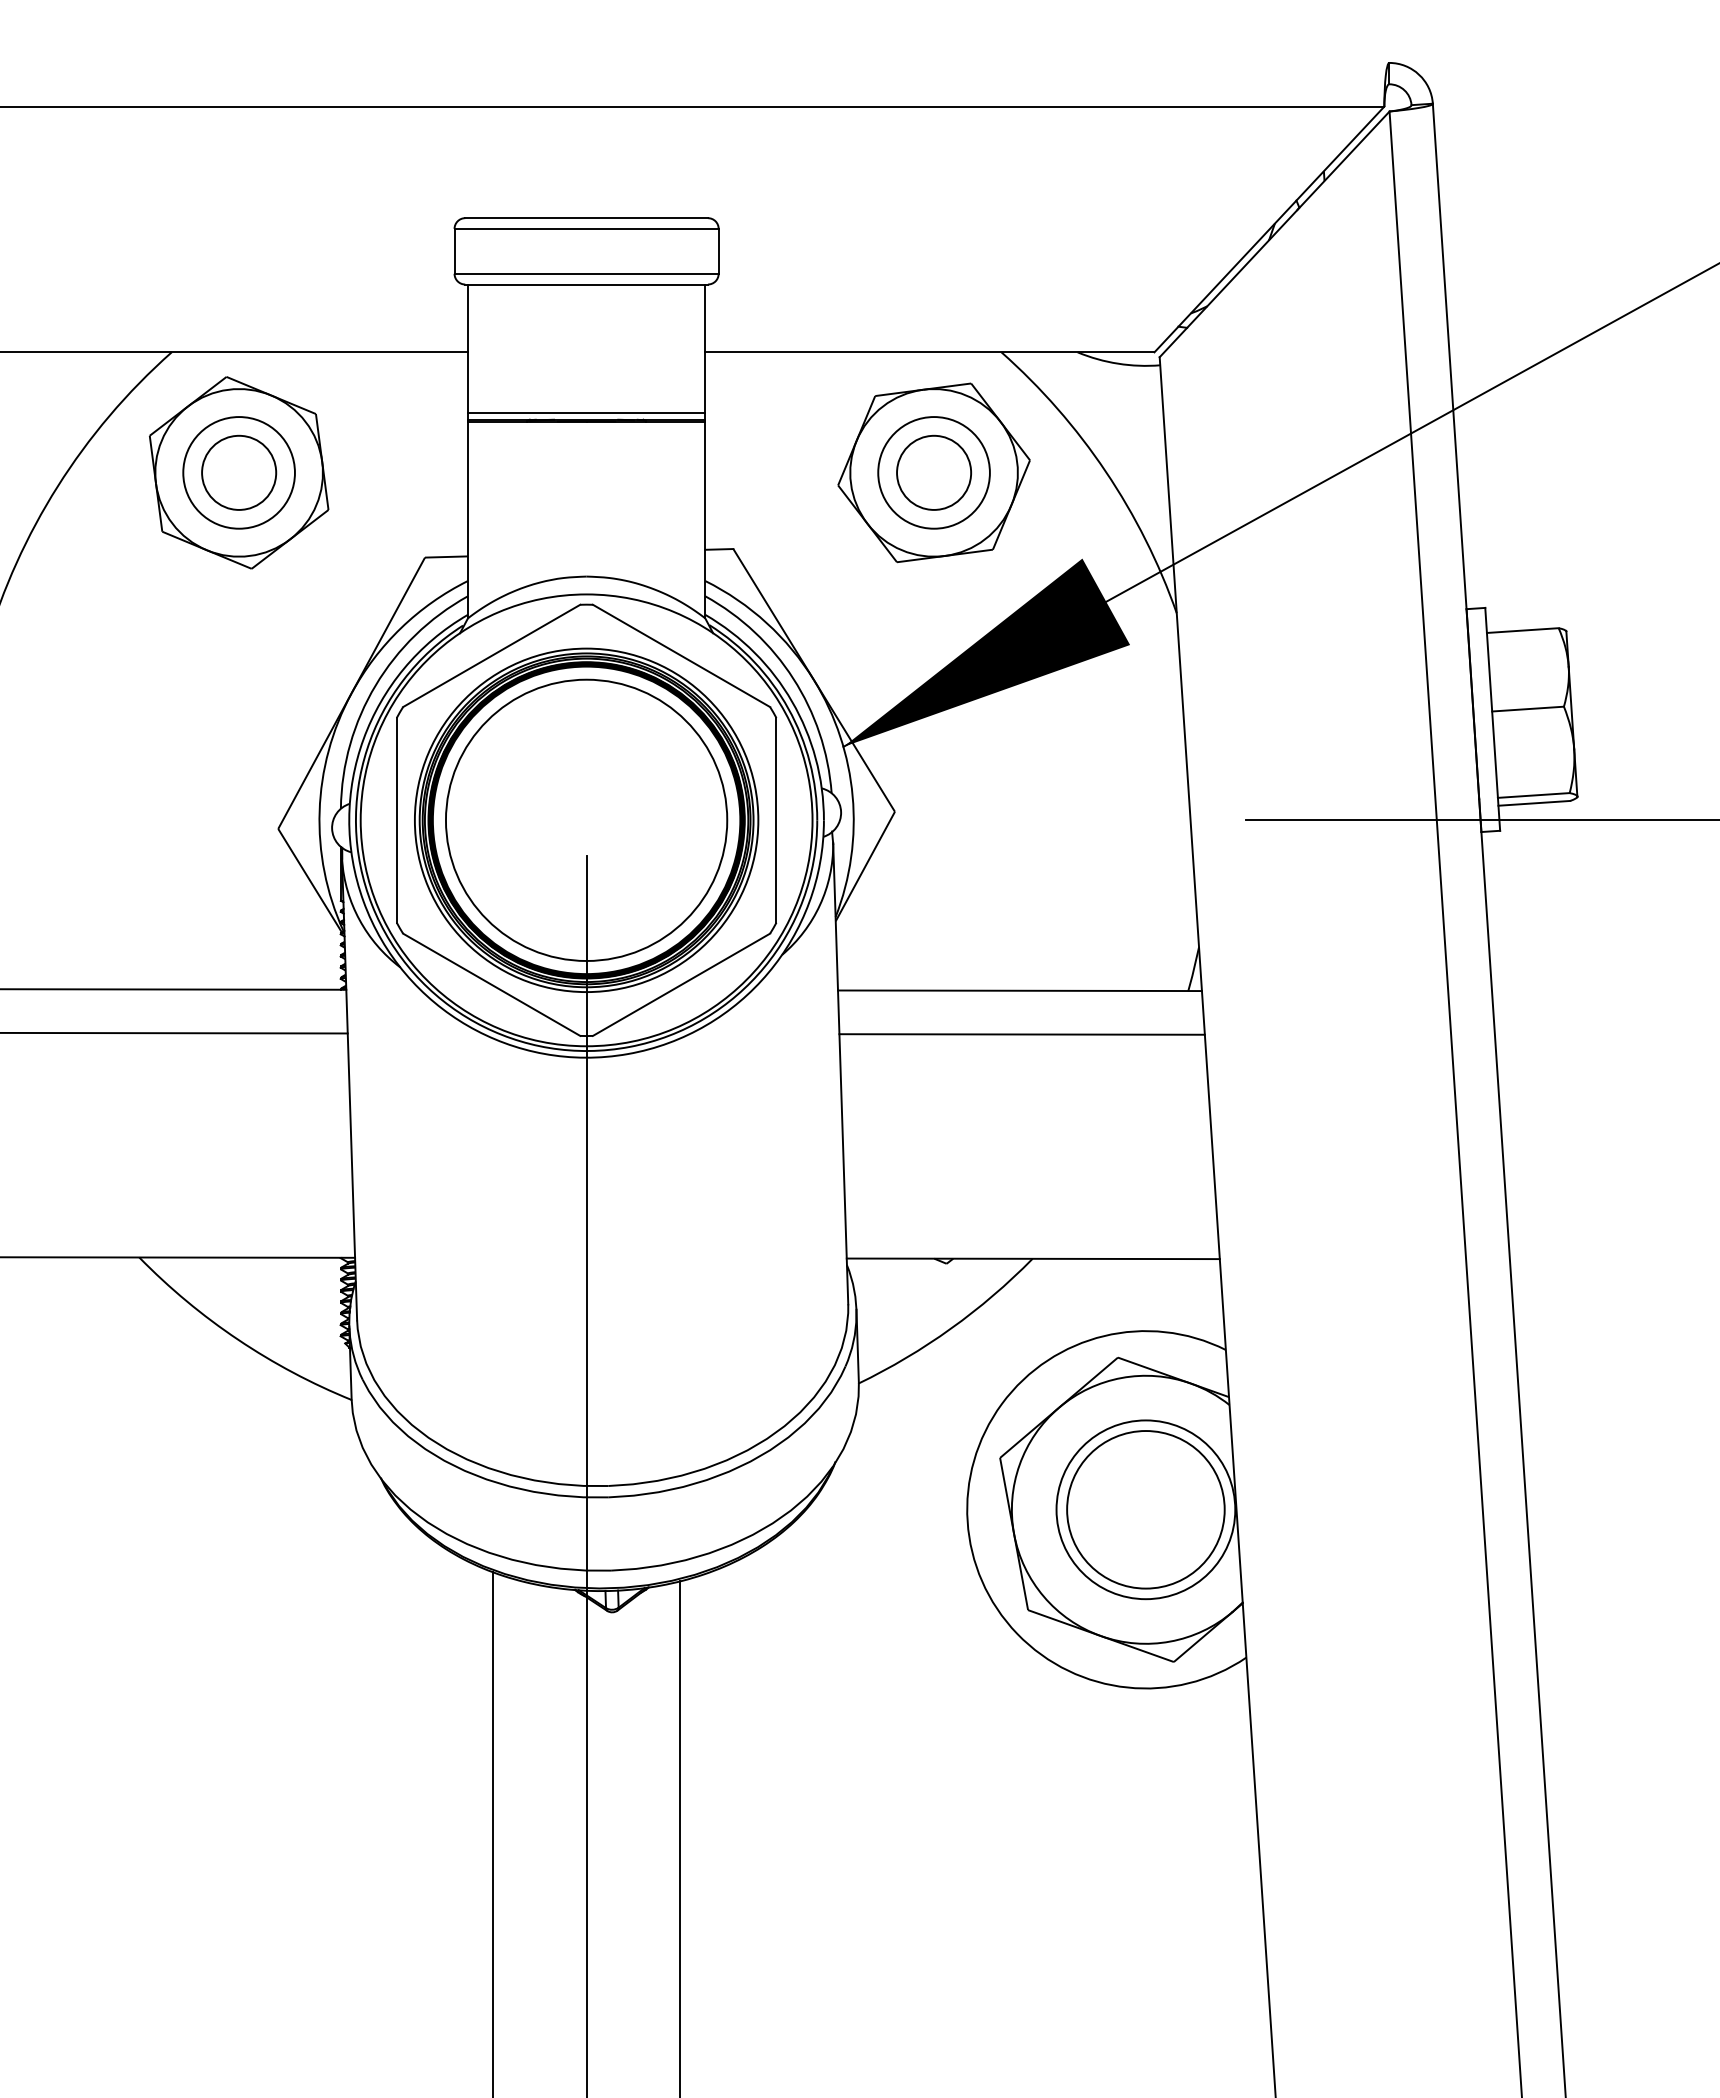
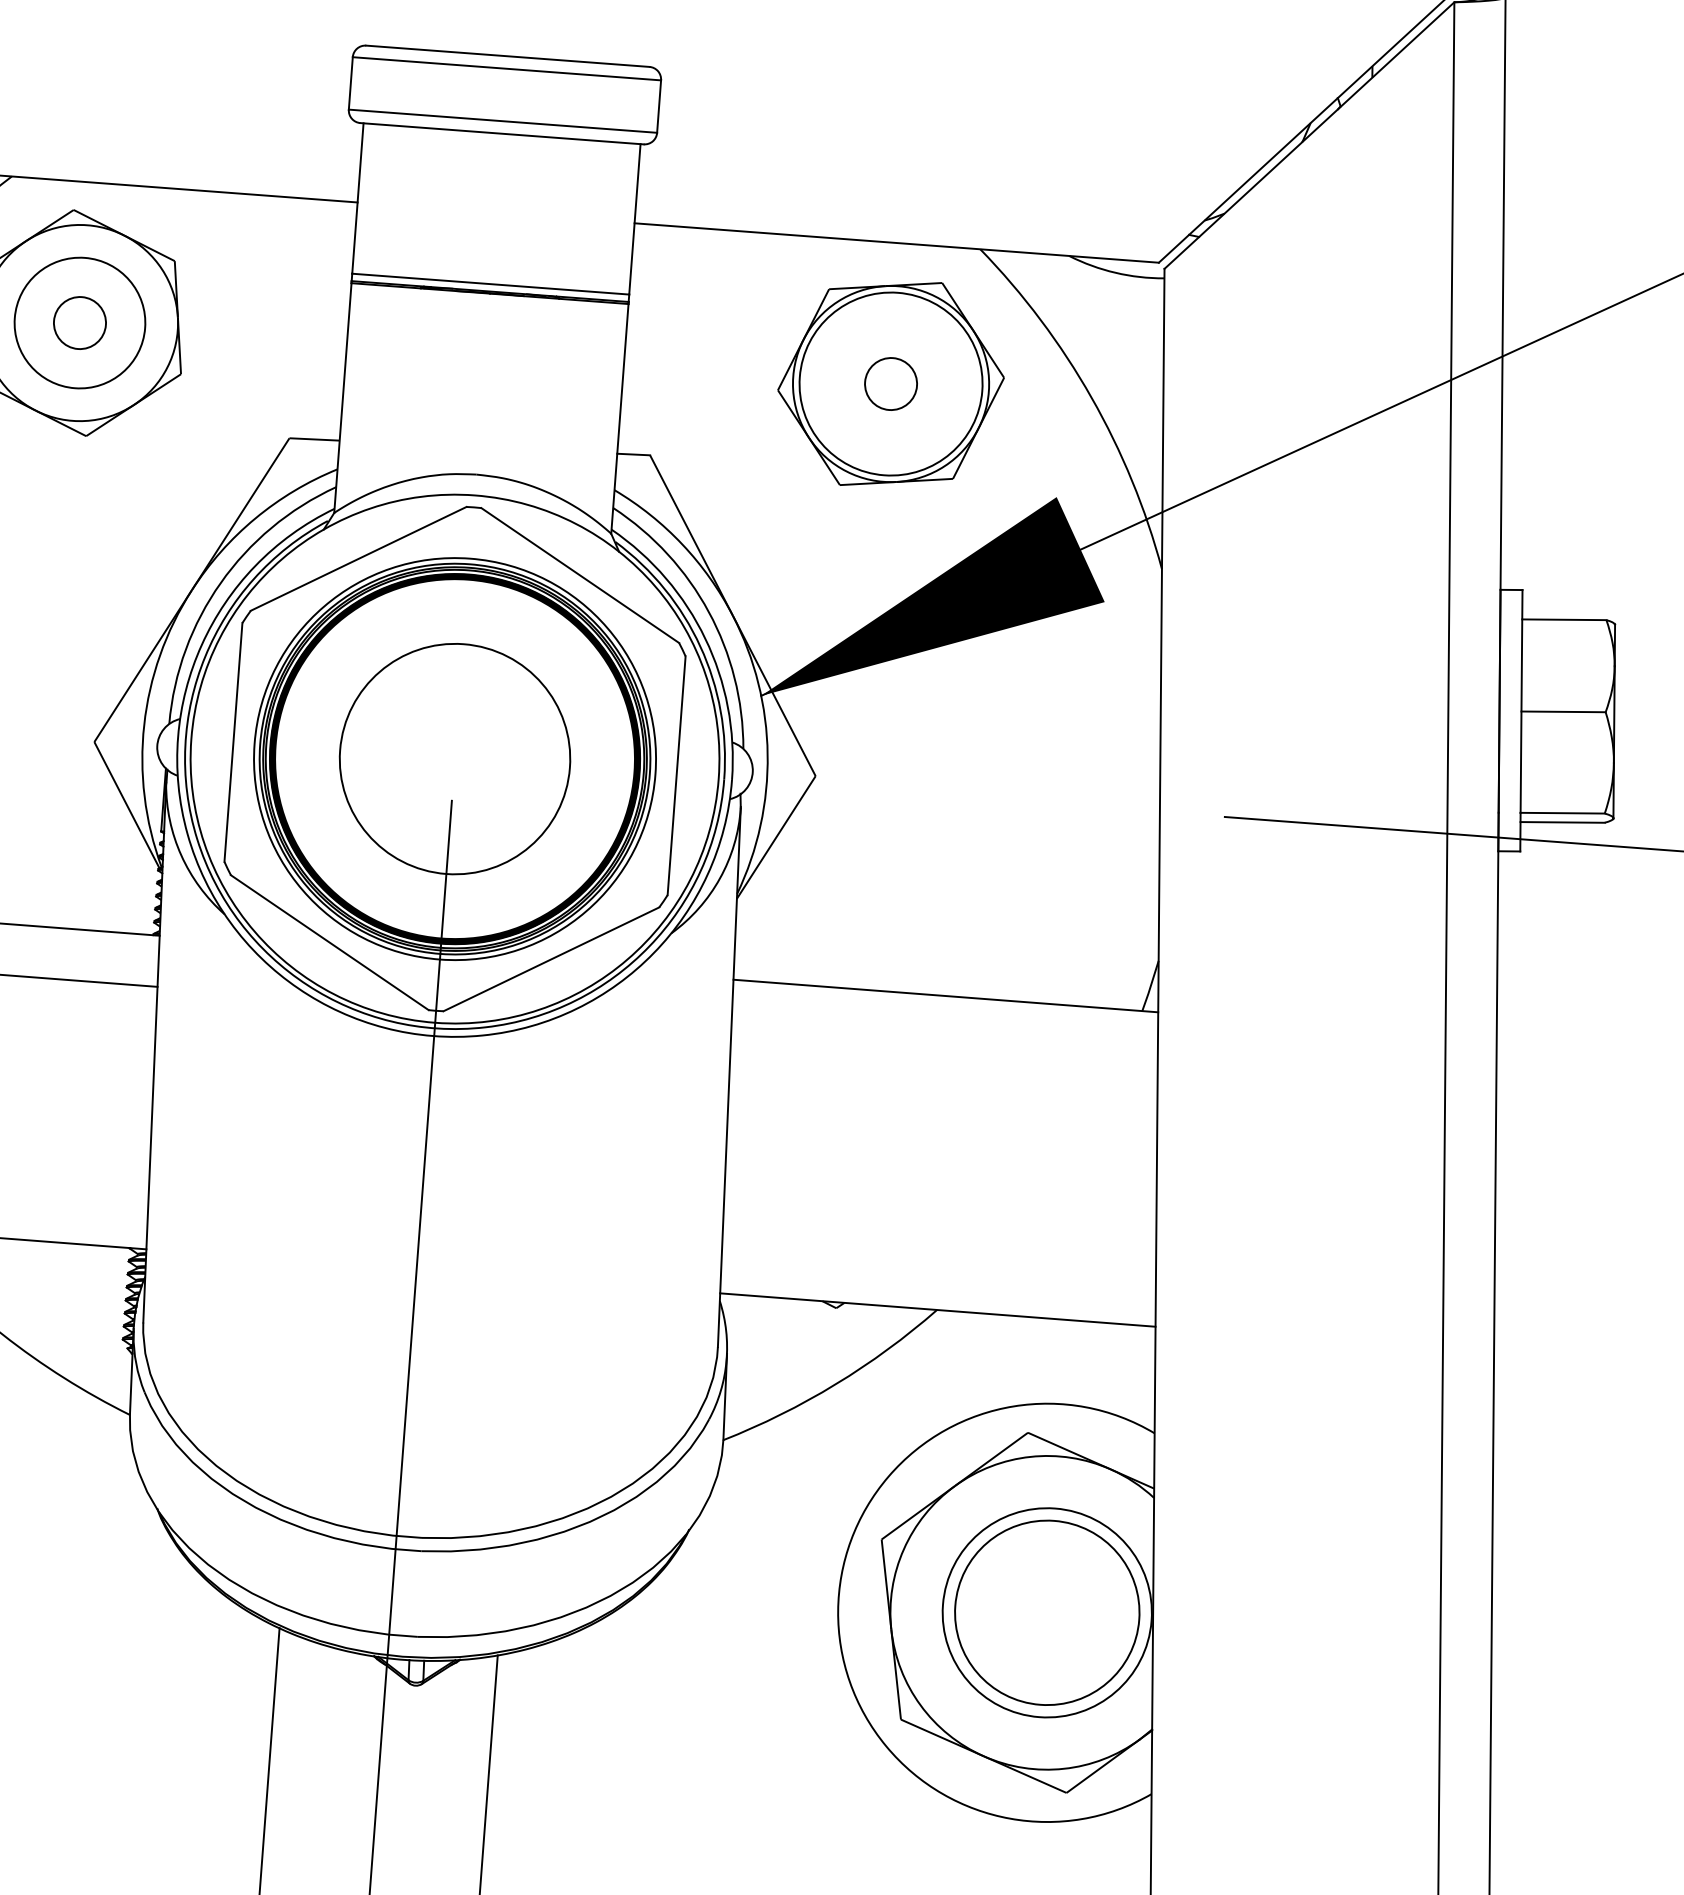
circle: (239, 472) -> (80, 322), size x0.6
circle: (933, 472) -> (890, 383), size x1.4
circle: (934, 472) -> (891, 383), size x0.6
circle: (586, 819) -> (454, 758), size x0.7
line: (1021, 1034) -> (943, 1047), removed

